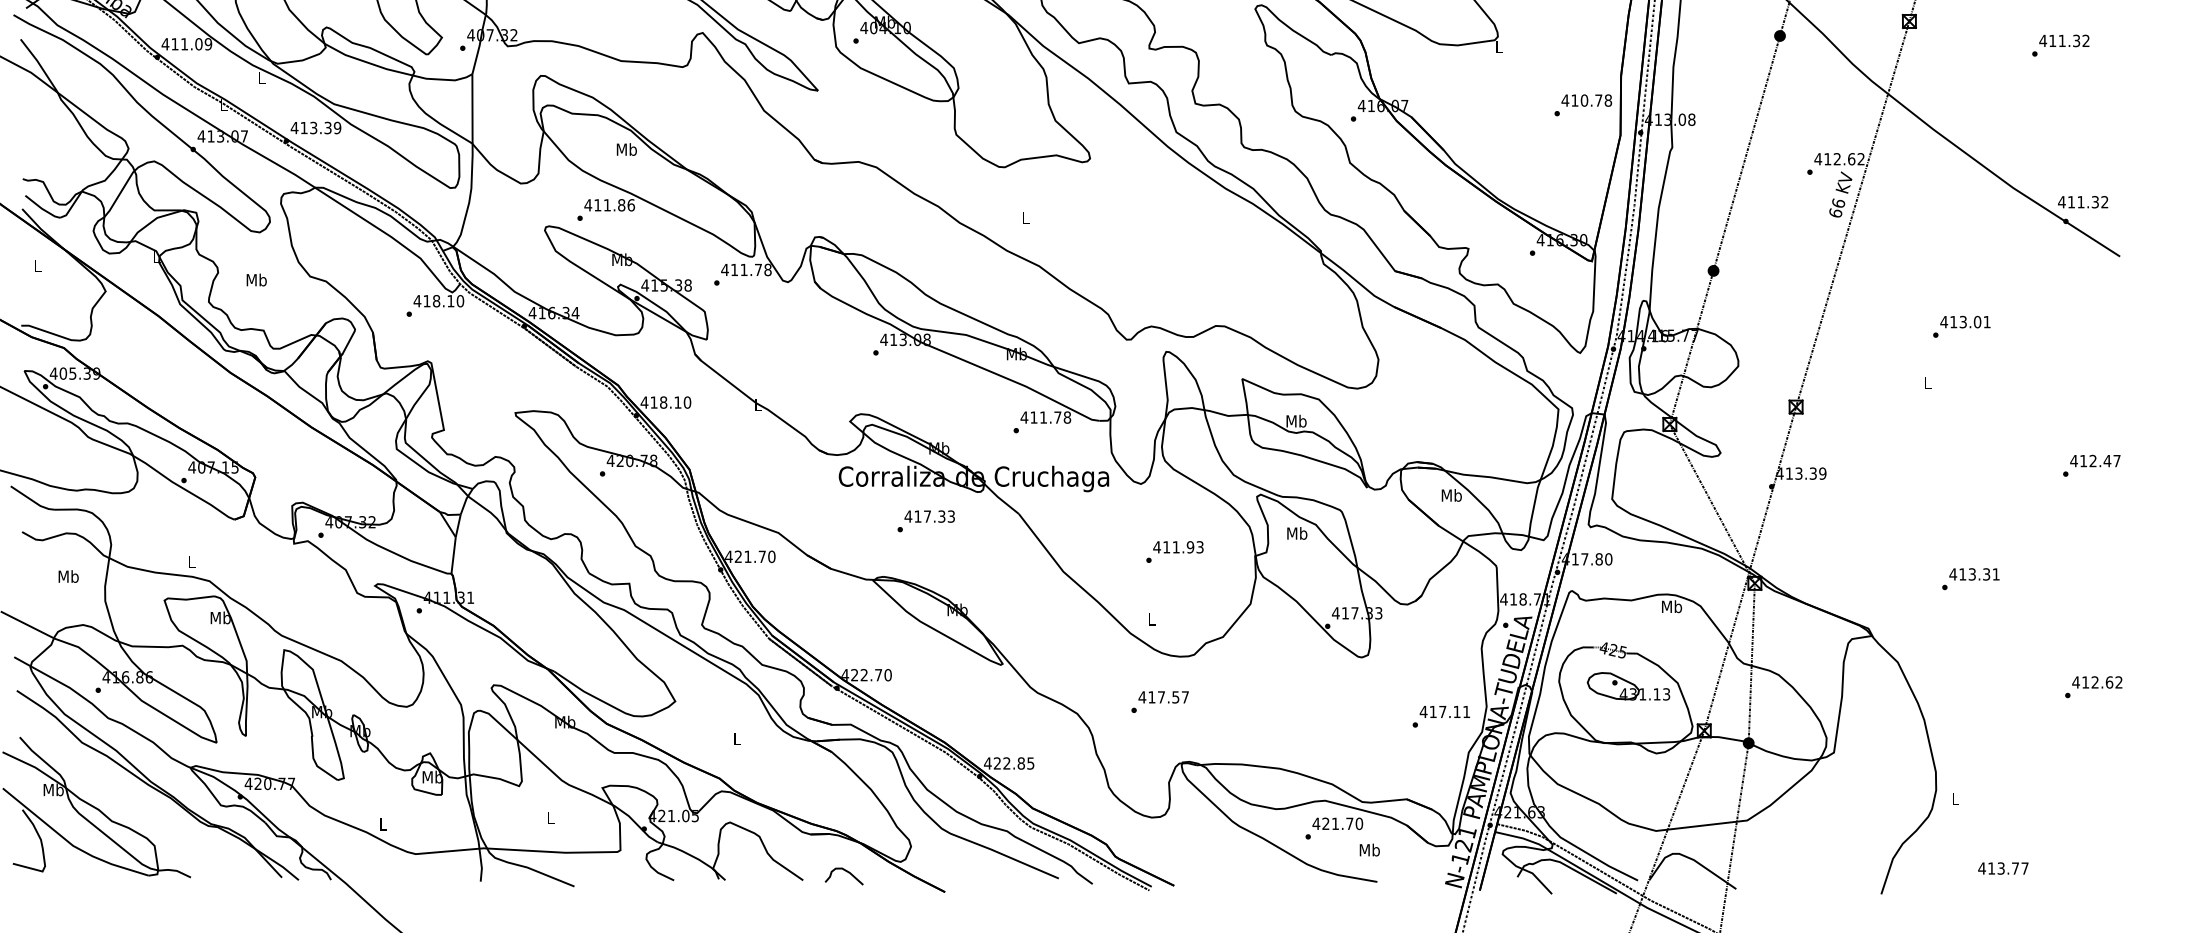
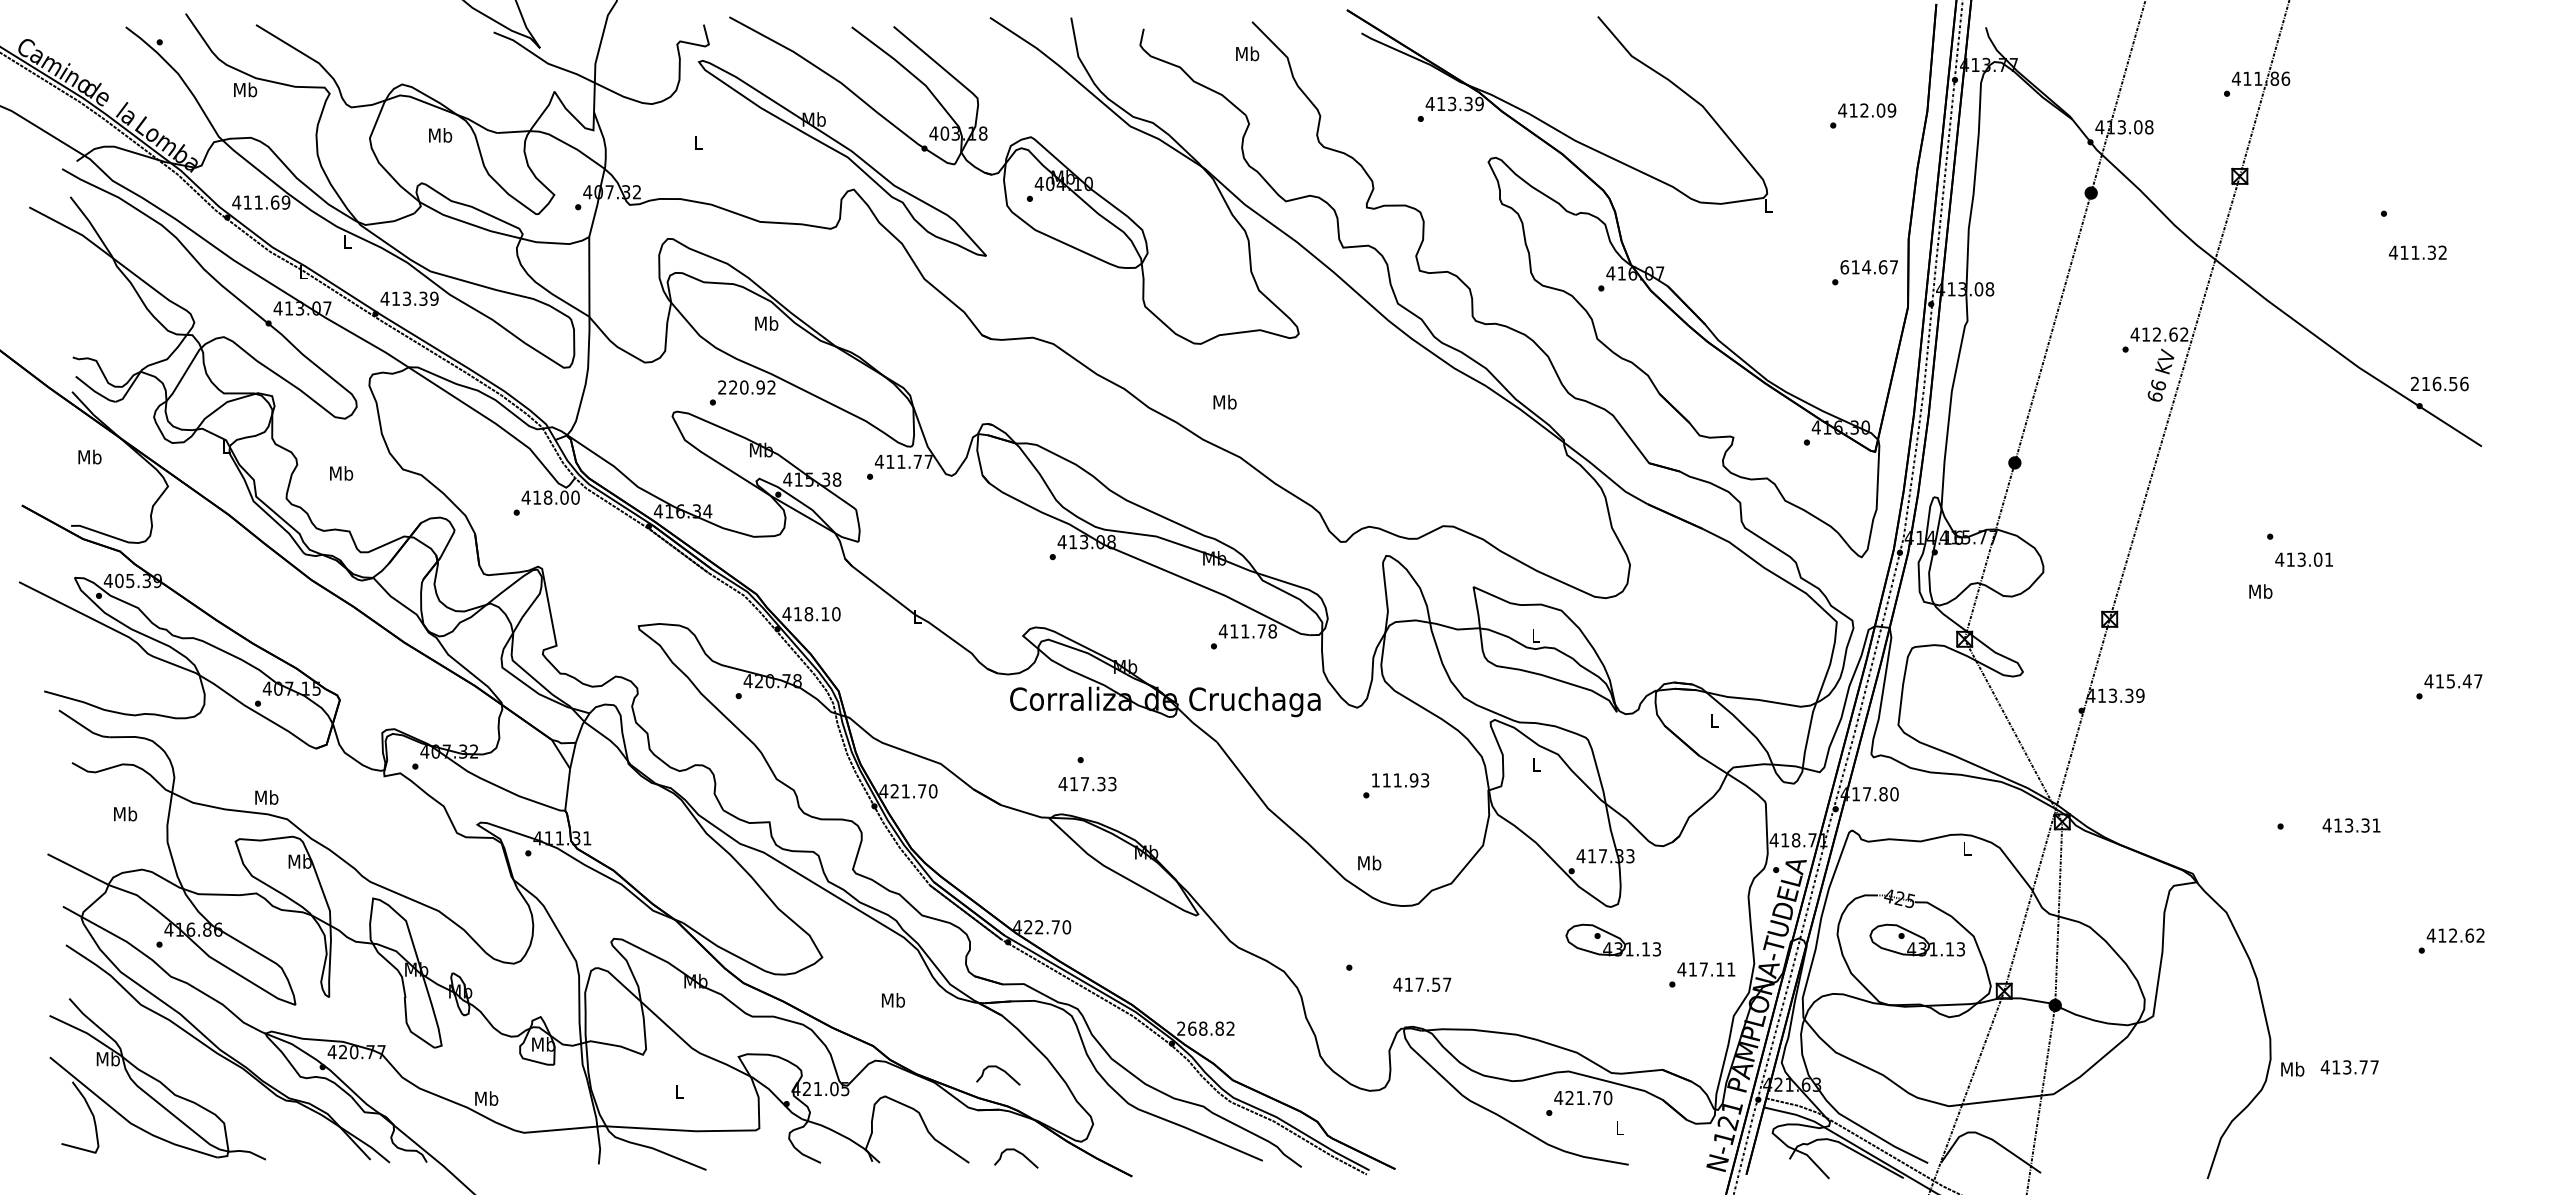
text: (2064, 40) -> (2417, 252), moved
text: (199, 44) -> (275, 202), 411.09 -> 411.69
text: (1586, 100) -> (1869, 267), 410.78 -> 614.67
text: (2083, 201) -> (2439, 383), 411.32 -> 216.56
text: (609, 205) -> (746, 387), 411.86 -> 220.92
text: (1025, 217) -> (1224, 401), L -> Mb
text: (37, 265) -> (89, 456), L -> Mb
text: (767, 269) -> (928, 461), 411.78 -> 411.77
text: (450, 301) -> (564, 497), 418.10 -> 418.00
text: (1964, 321) -> (2303, 559), moved
text: (1927, 382) -> (2260, 591), L -> Mb
text: (1296, 421) -> (1535, 635), Mb -> L
text: (2092, 461) -> (2450, 681), 412.47 -> 415.47
text: (1451, 495) -> (1713, 720), Mb -> L
text: (929, 516) -> (1087, 784), moved
text: (1297, 533) -> (1536, 764), Mb -> L
text: (1156, 547) -> (1375, 780), 411.93 -> 111.93
text: (191, 562) -> (266, 797), L -> Mb
text: (1974, 574) -> (2351, 825), moved
text: (1671, 606) -> (1966, 848), Mb -> L
text: (1151, 618) -> (1369, 862), L -> Mb
part: (1363, 685) -> (1612, 939), added
text: (1163, 697) -> (1422, 984), moved
text: (737, 738) -> (893, 1000), L -> Mb
text: (1008, 763) -> (1205, 1028), 422.85 -> 268.82
text: (1955, 798) -> (2292, 1068), L -> Mb
curve: (832, 800) -> (1002, 1071), added
text: (382, 824) -> (486, 1098), L -> Mb
text: (1369, 849) -> (1619, 1127), Mb -> L
text: (2003, 868) -> (2349, 1067), moved

